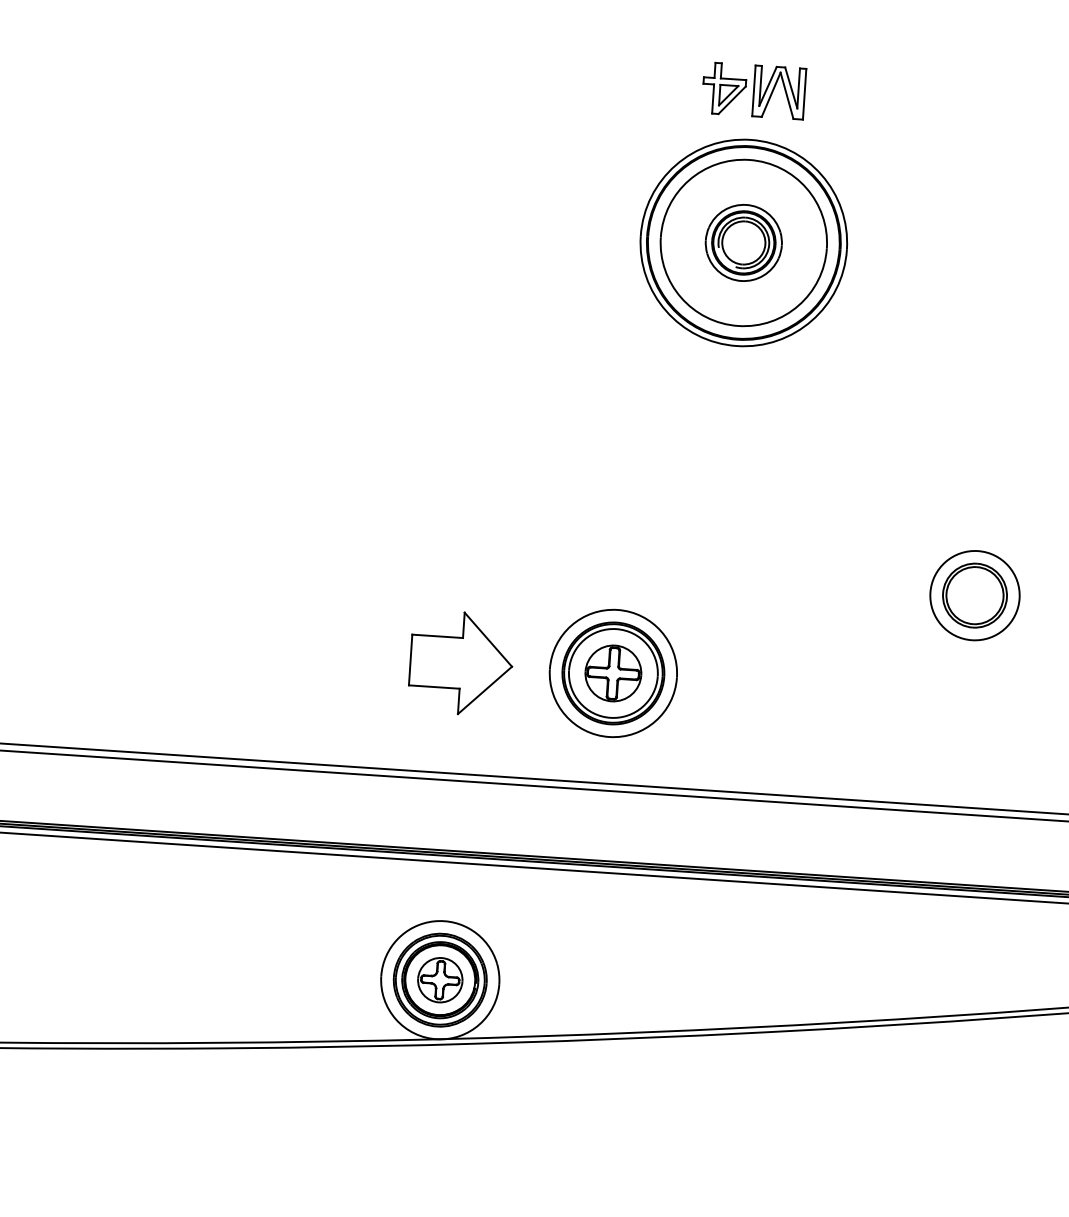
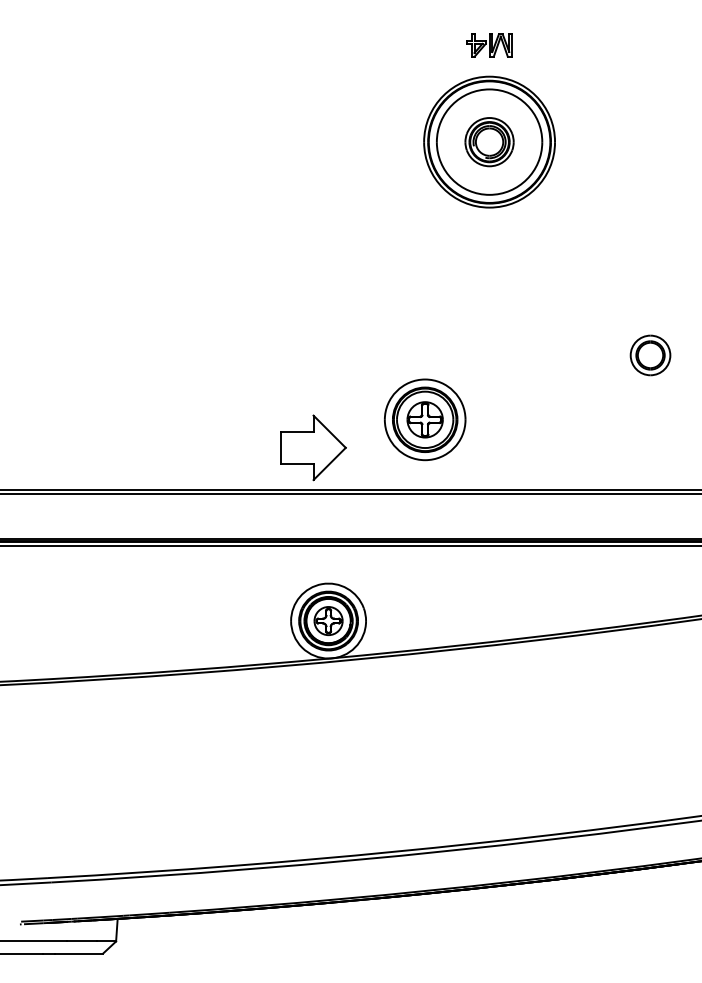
part: (753, 90) -> (489, 45), size x0.7
part: (974, 595) -> (650, 355), size x0.7
part: (461, 662) -> (313, 447), moved

